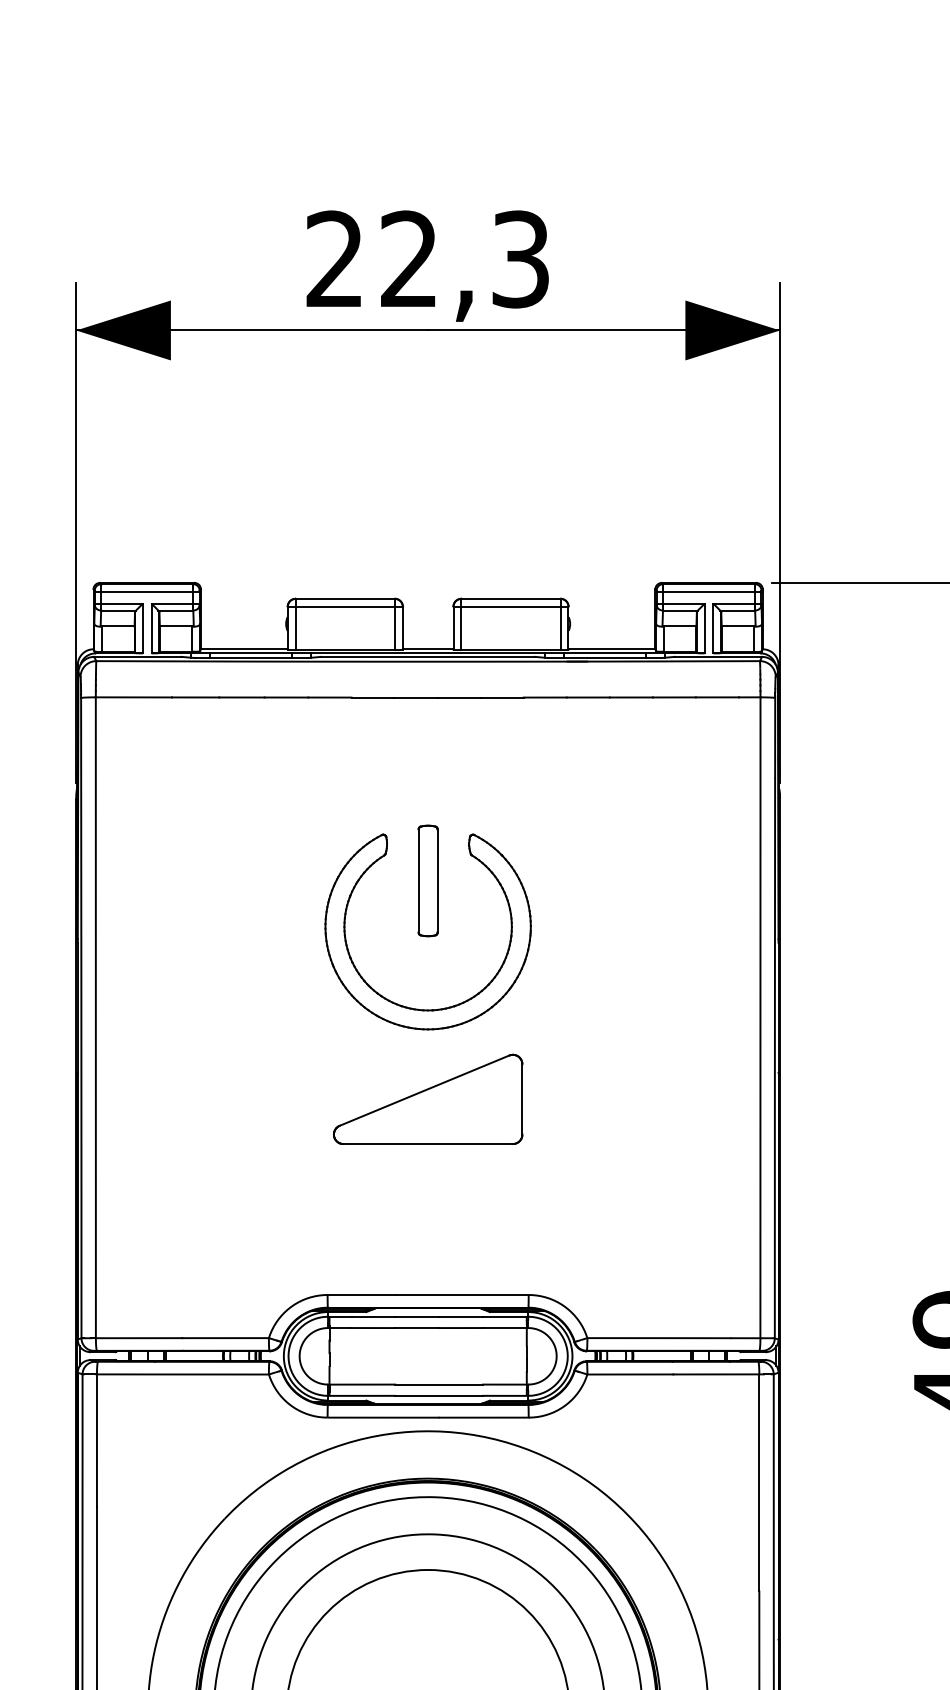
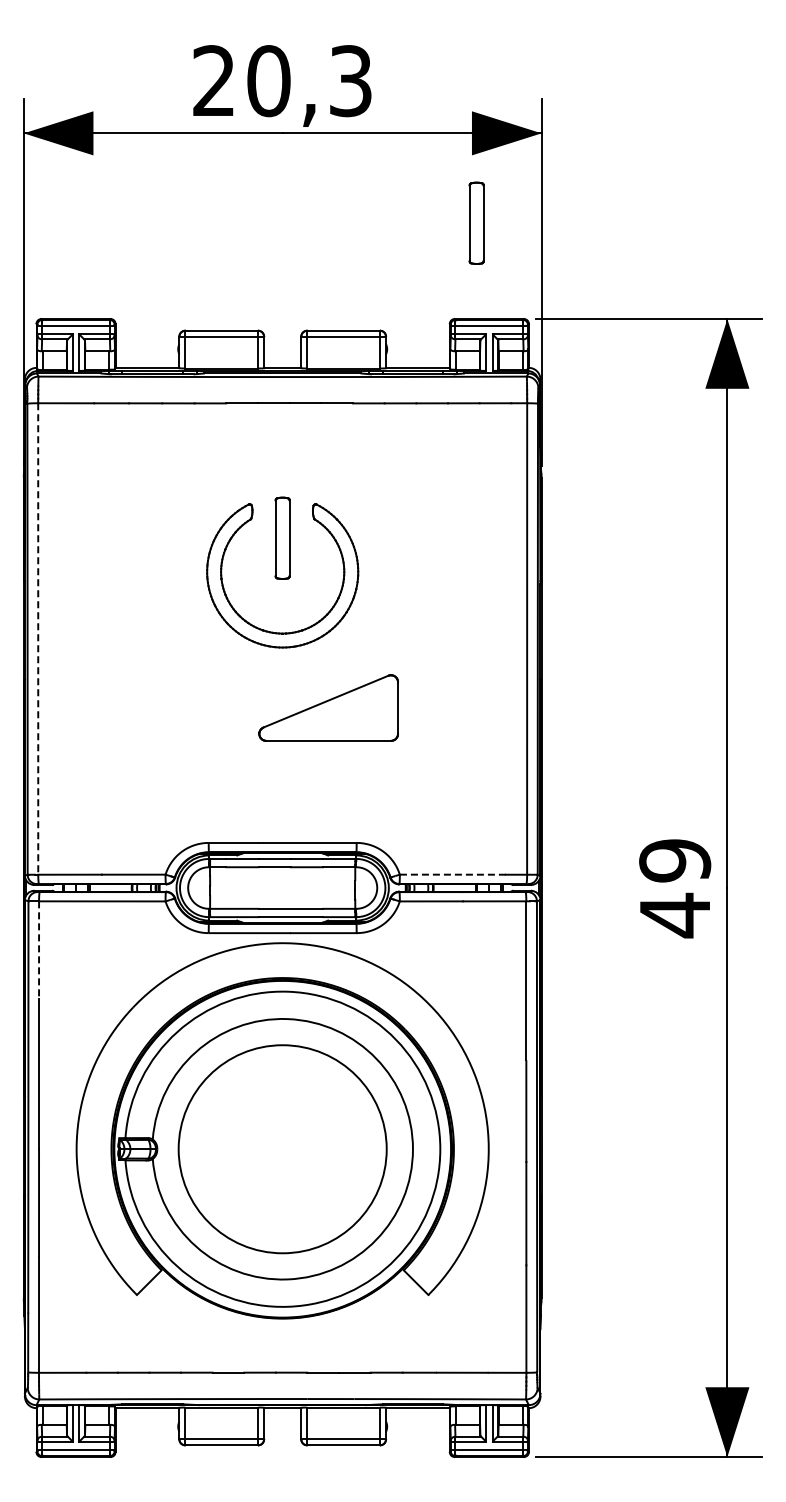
text: (408, 259) -> (268, 81), 22,3 -> 20,3
part: (691, 451) -> (476, 222), added
line: (96, 1017) -> (38, 638), solid -> dashed
part: (427, 1098) -> (328, 707), moved
line: (661, 1337) -> (454, 874), solid -> dashed
line: (97, 1439) -> (39, 949), solid -> dashed

